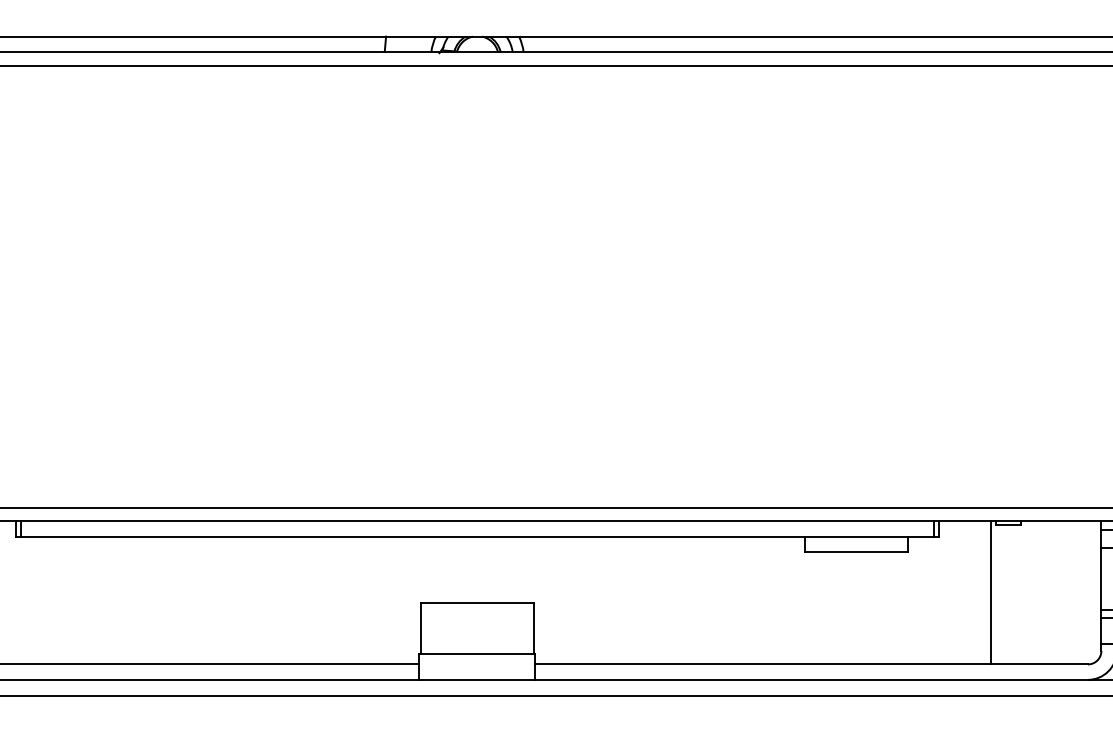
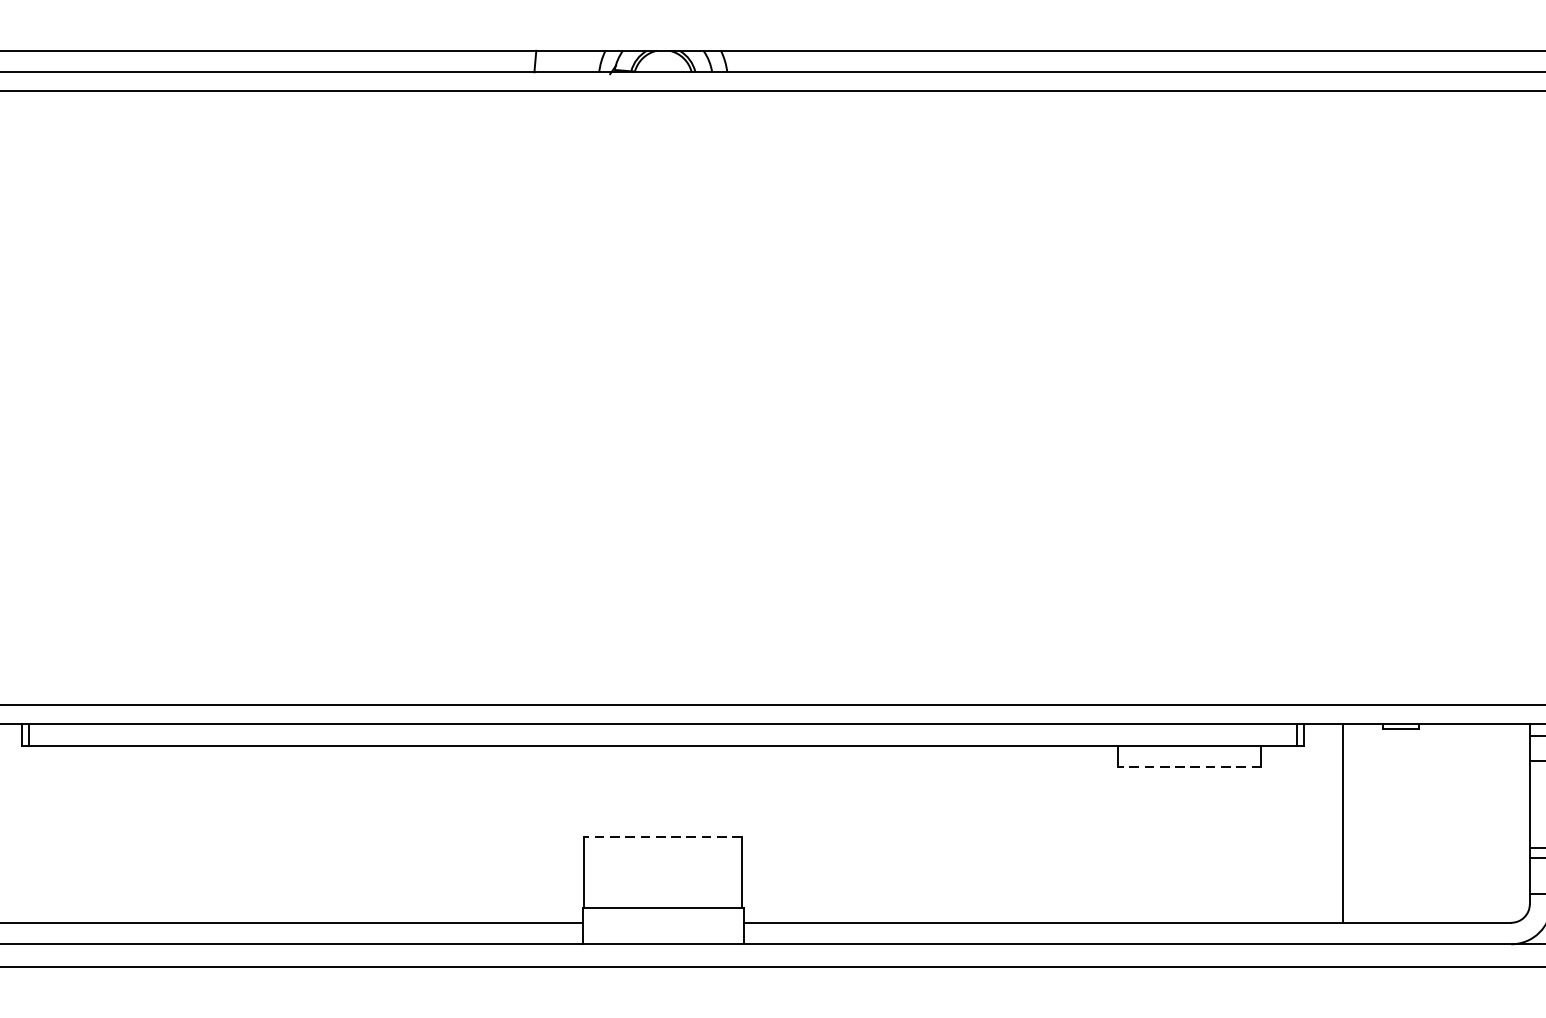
line: (856, 552) -> (1189, 767), solid -> dashed
line: (990, 592) -> (1342, 822), moved
line: (477, 602) -> (663, 836), solid -> dashed

